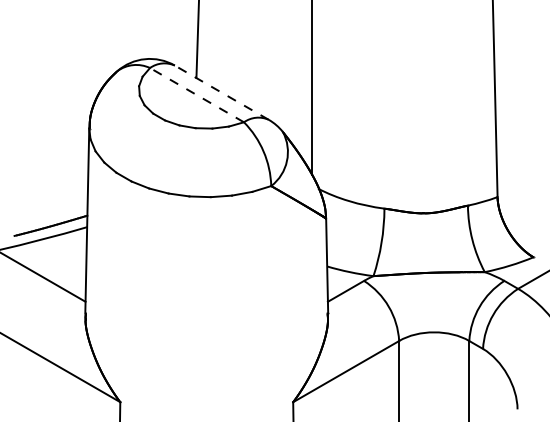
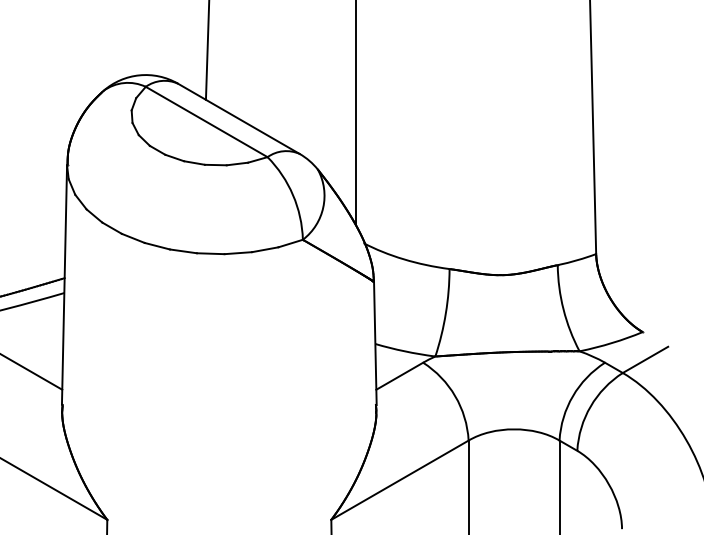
line: (221, 92) -> (238, 118), dashed -> solid
line: (196, 94) -> (206, 121), dashed -> solid

